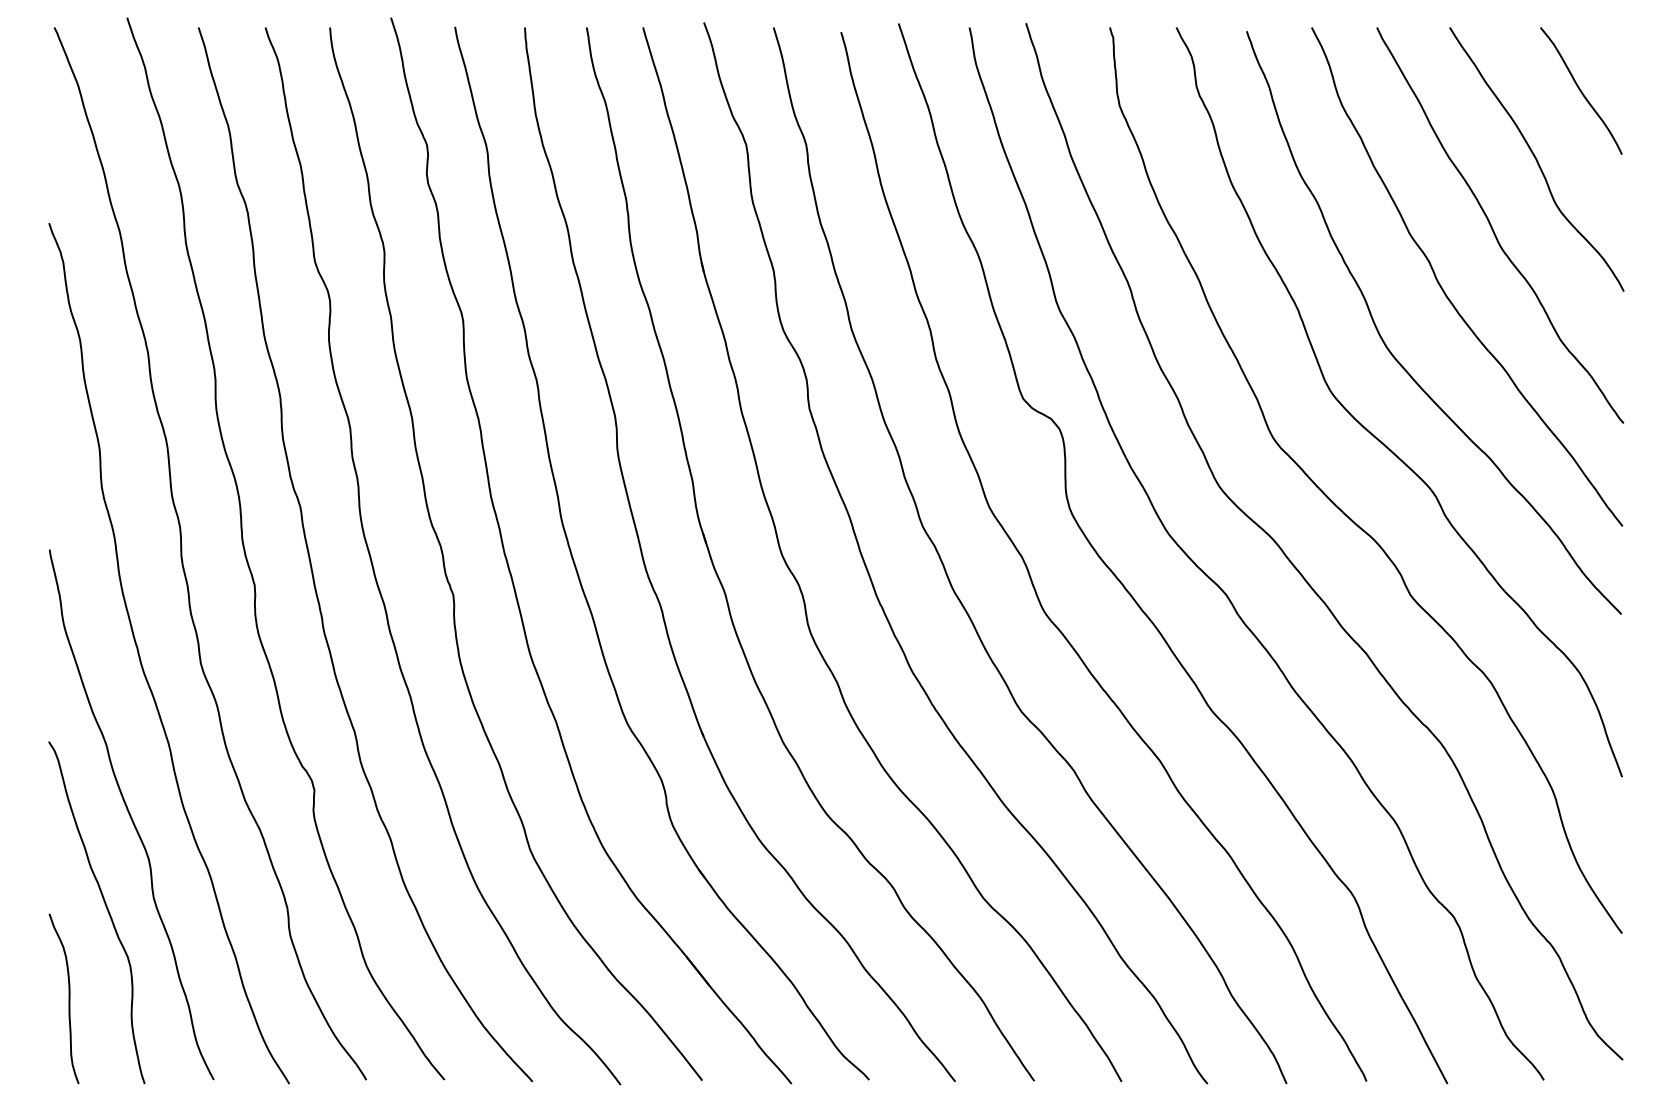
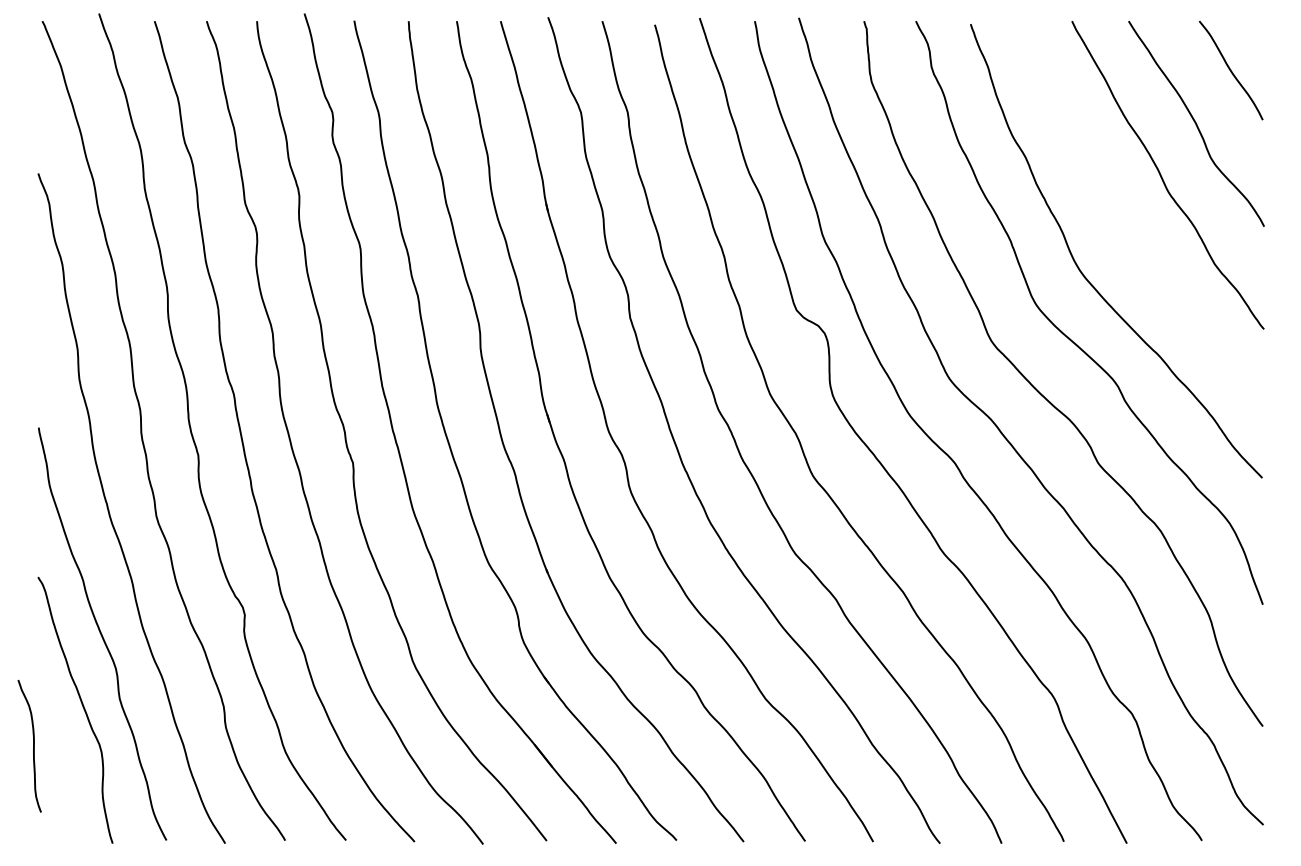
curve: (1444, 290) -> (1124, 225), removed
curve: (68, 998) -> (33, 745), moved

